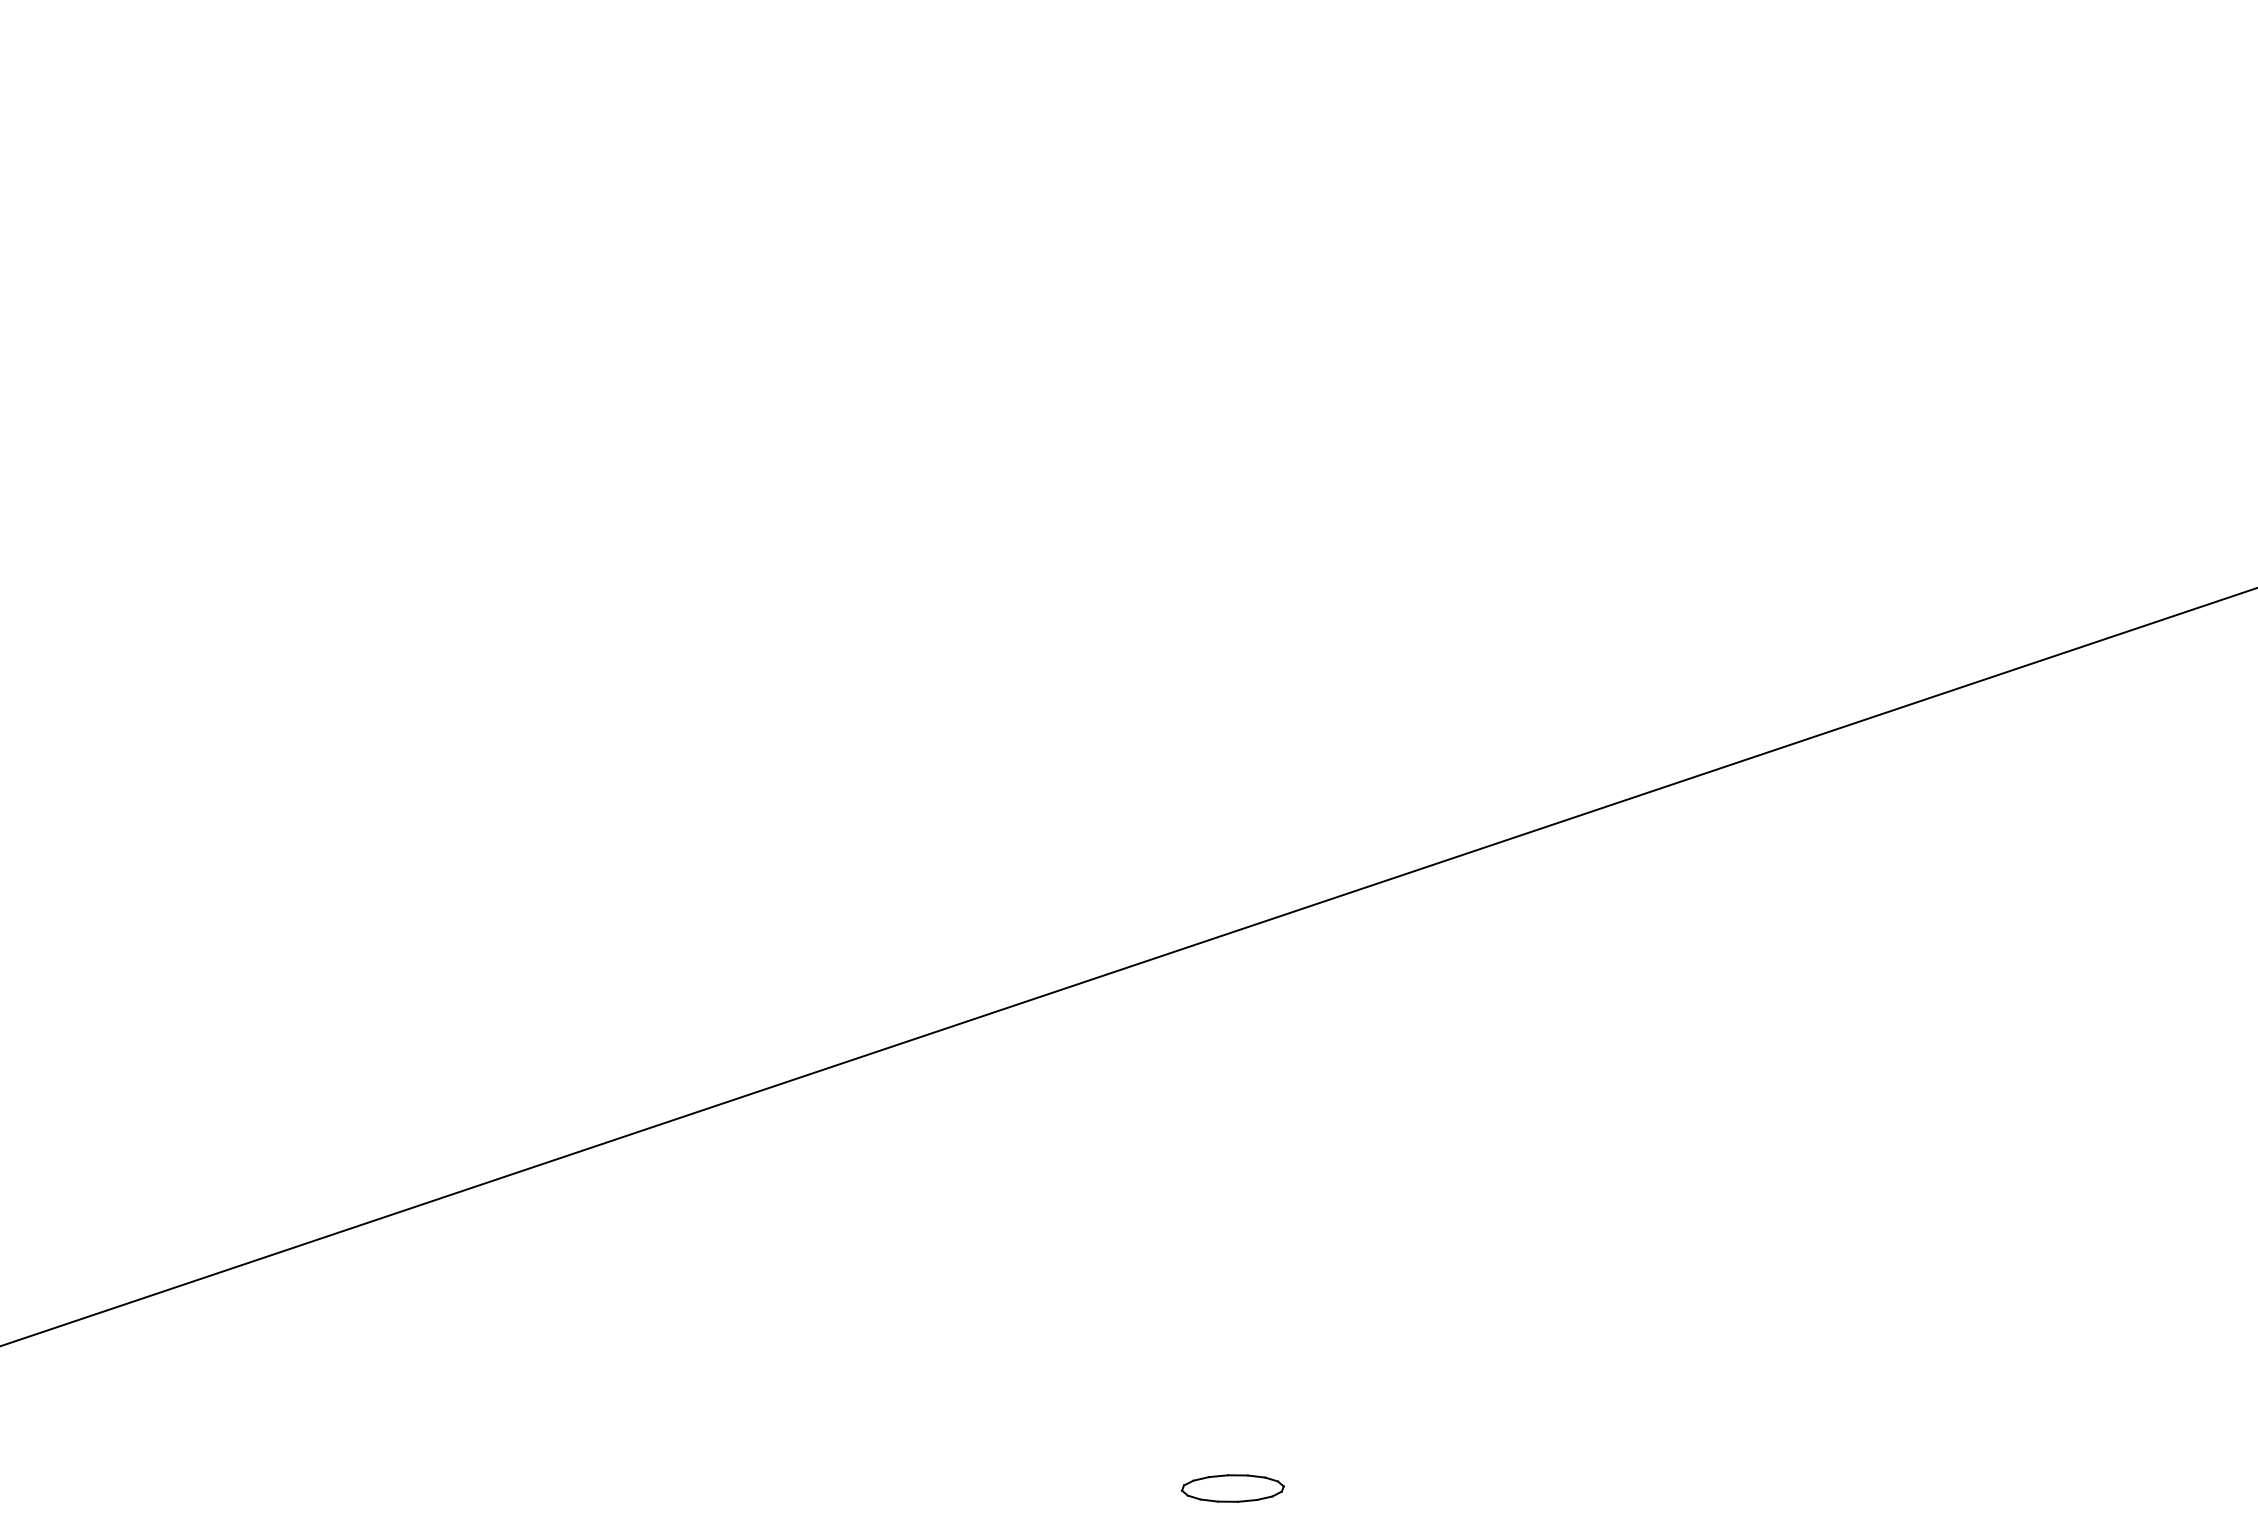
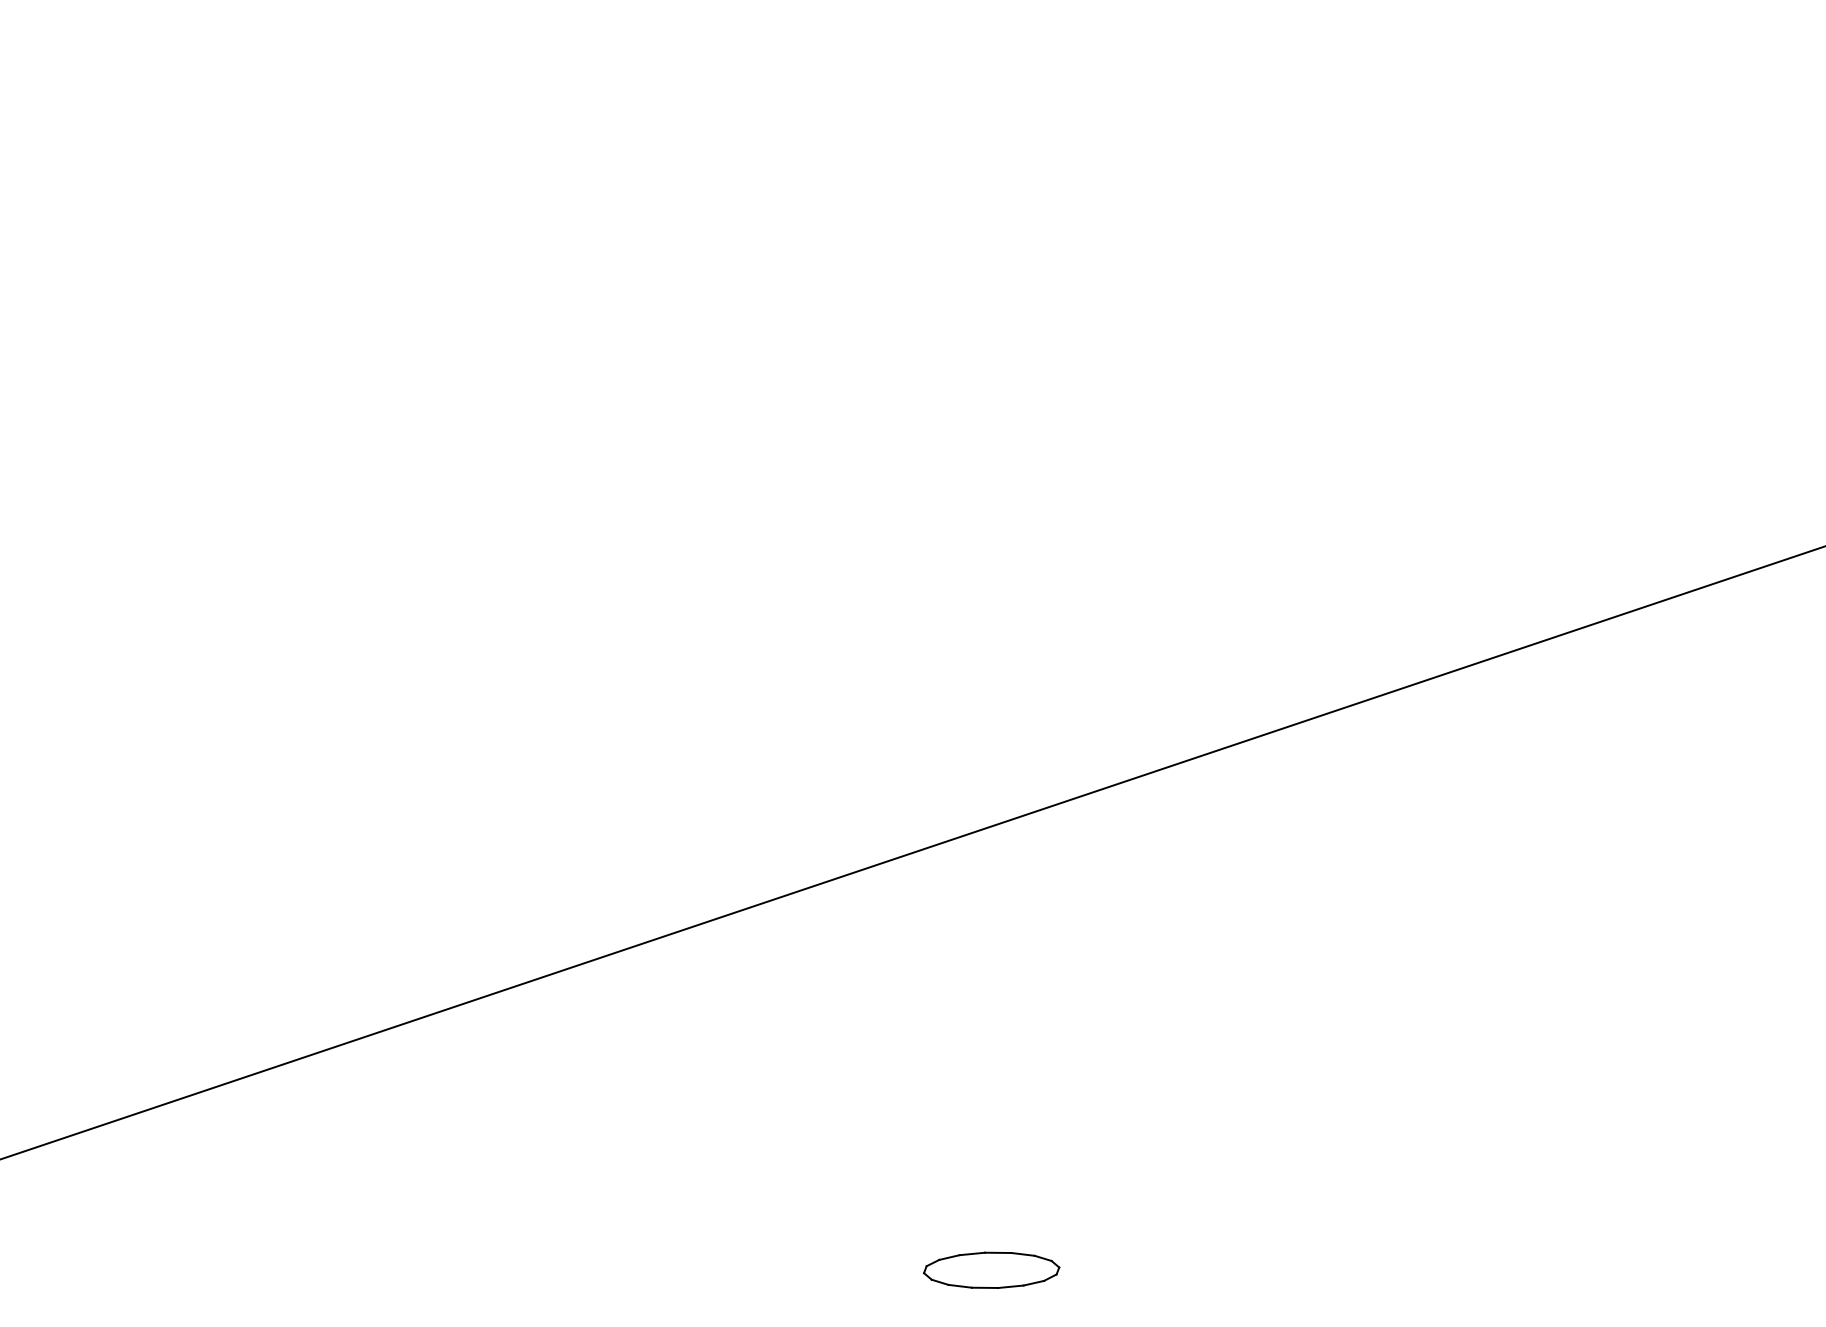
part: (1232, 1487) -> (991, 1269), size x1.67

